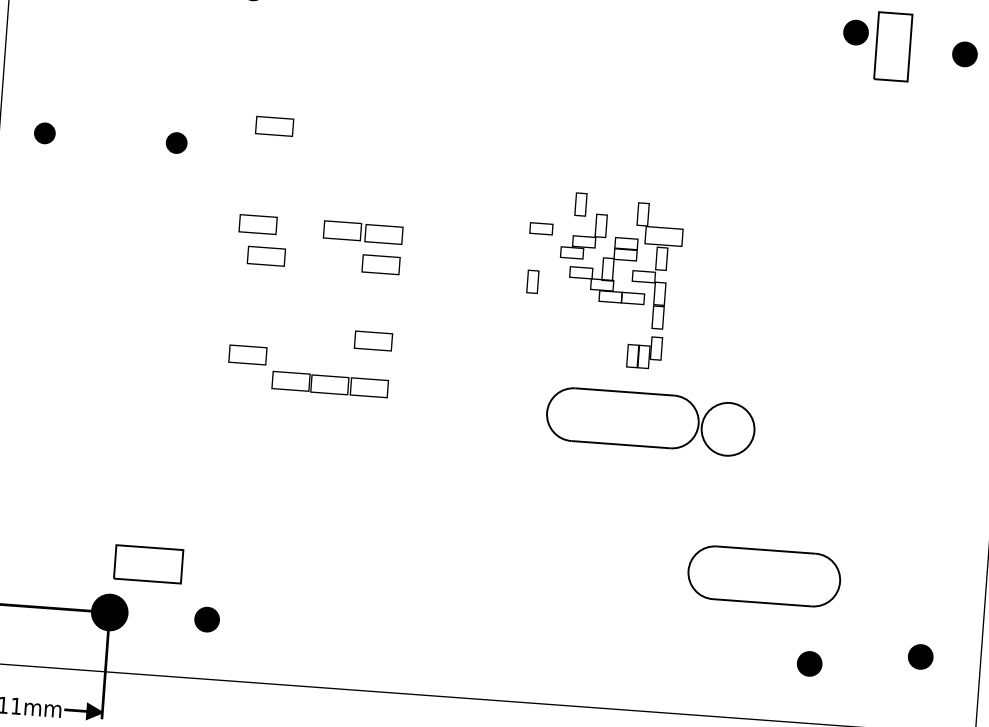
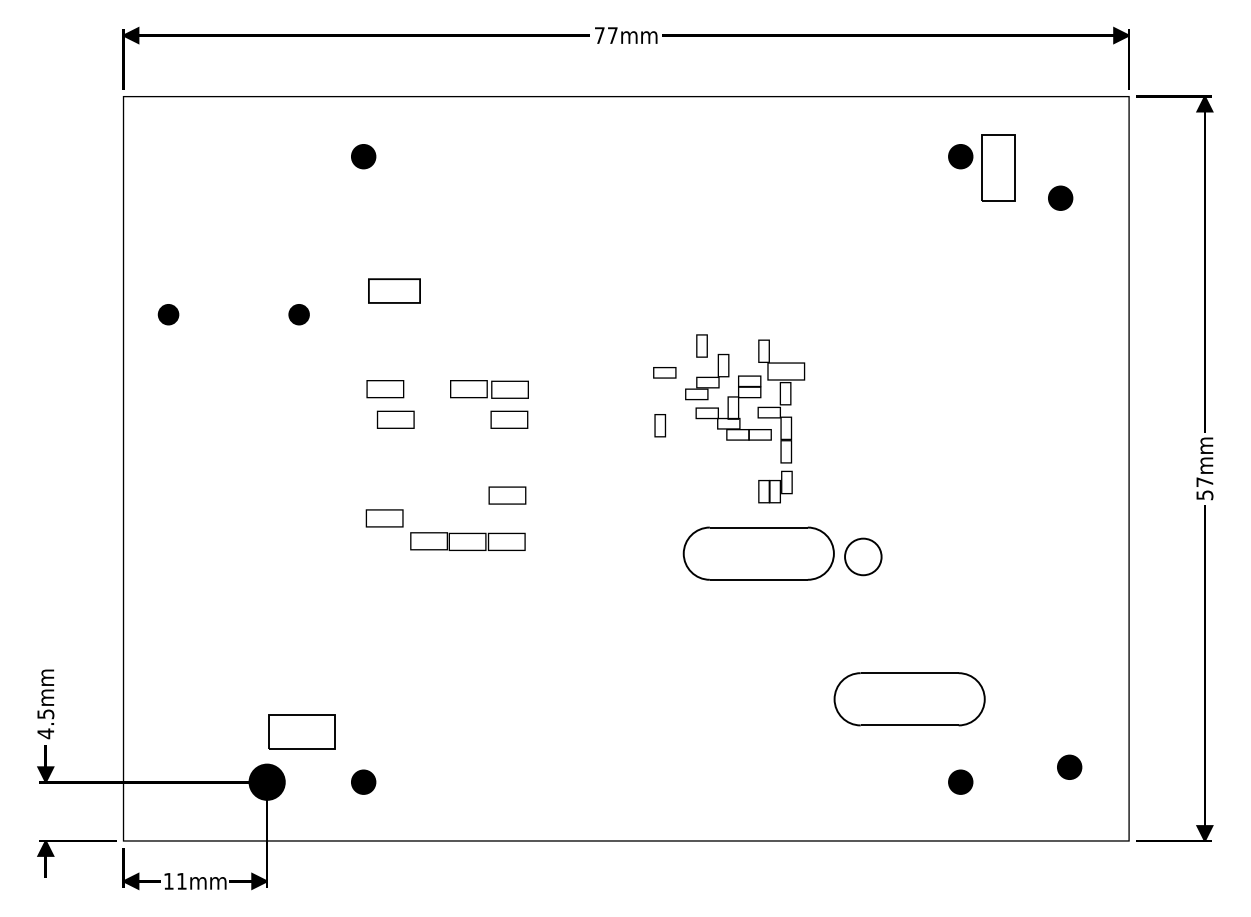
part: (964, 53) -> (1060, 197), moved
part: (274, 126) -> (394, 291), size x1.4
circle: (728, 428) -> (863, 556), size x0.7

